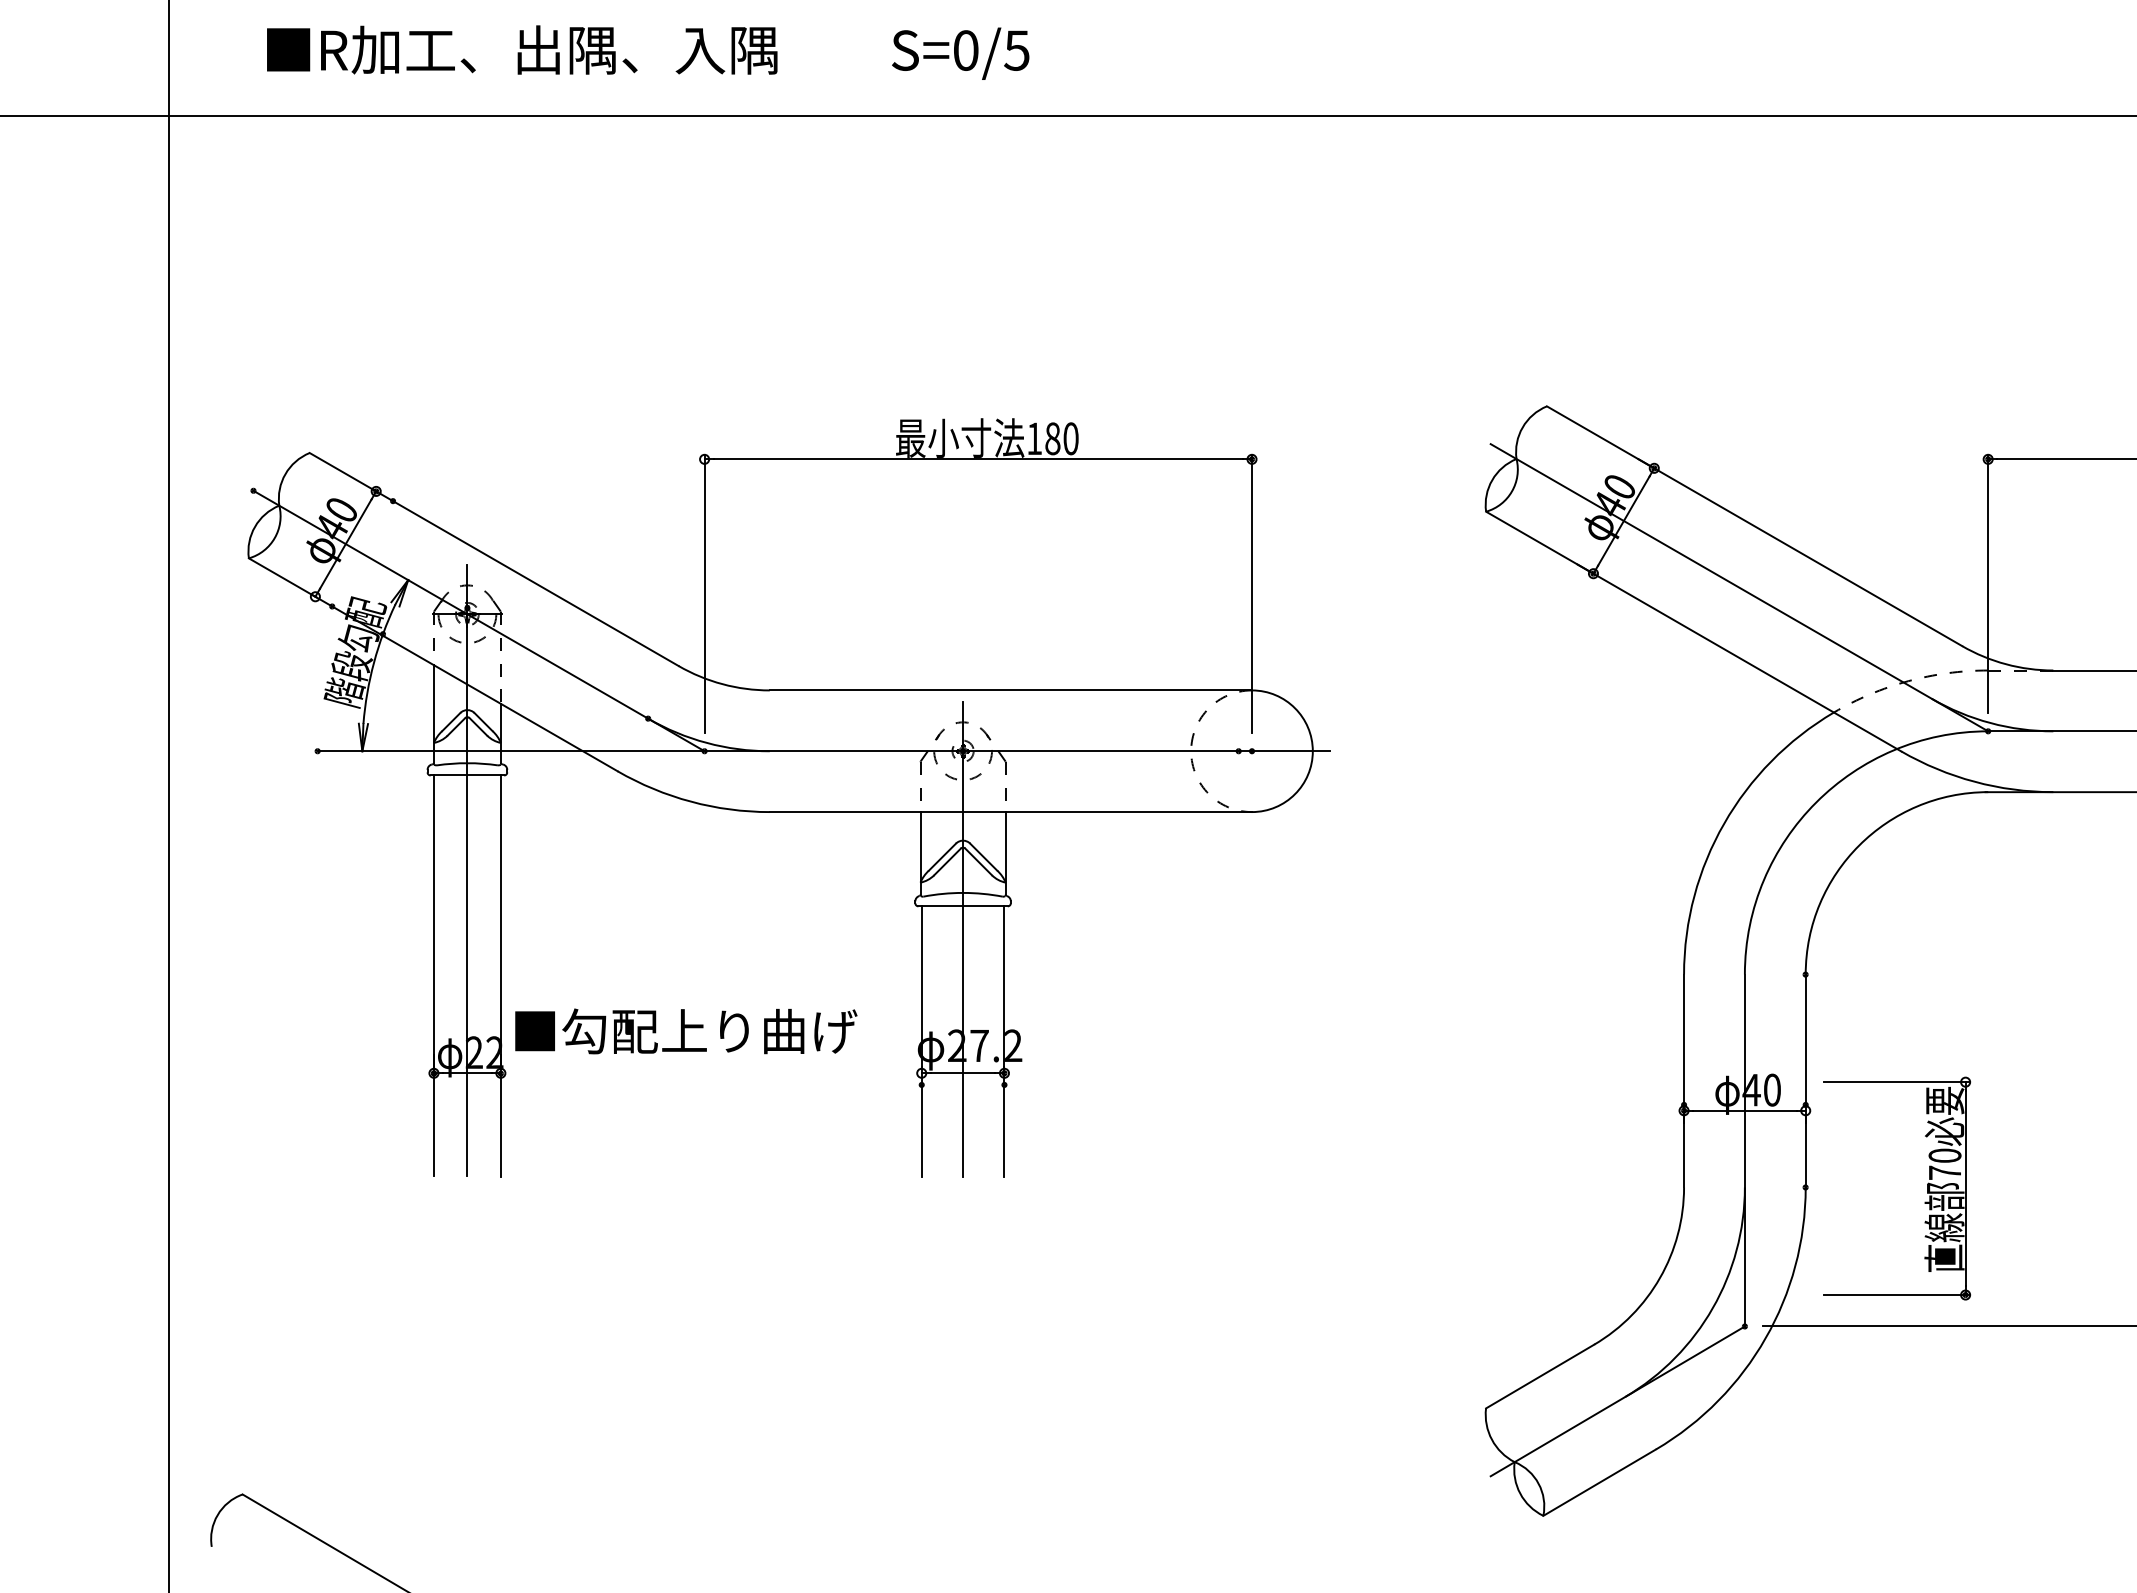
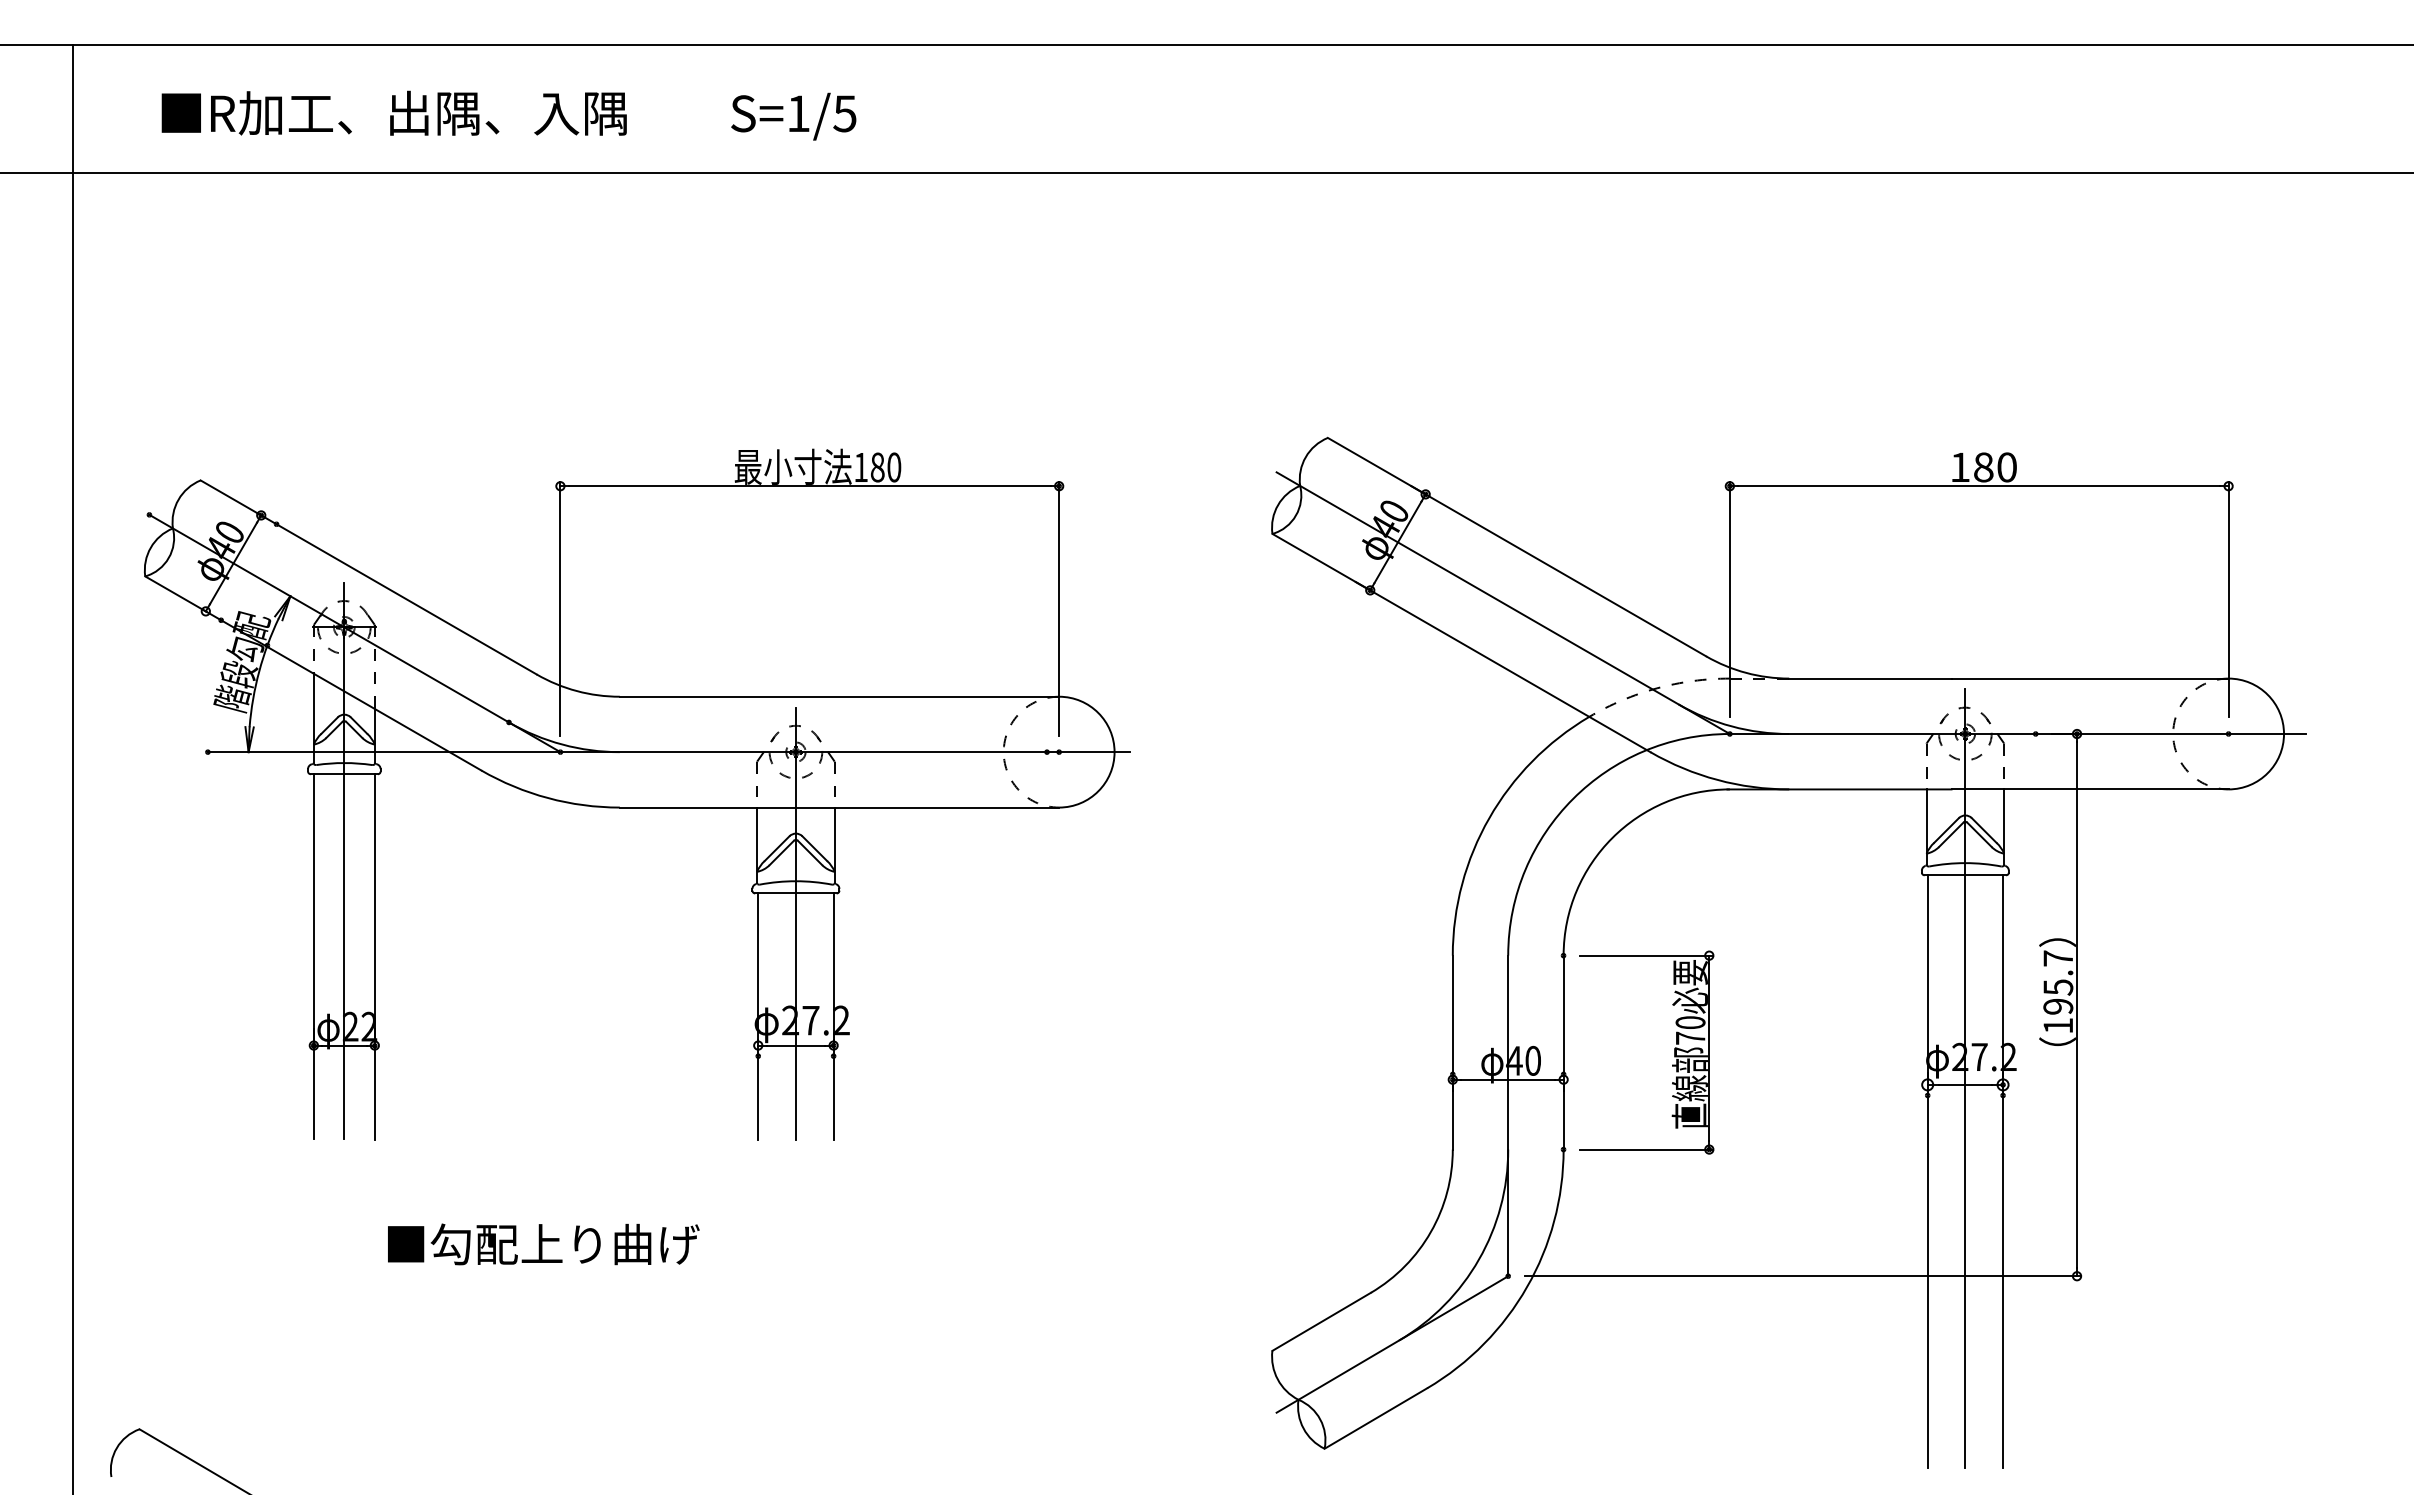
text: (965, 50) -> (798, 113), S=0/5 -> S=1/5
text: (686, 1031) -> (543, 1244), moved
part: (1927, 1188) -> (1674, 1052), moved

